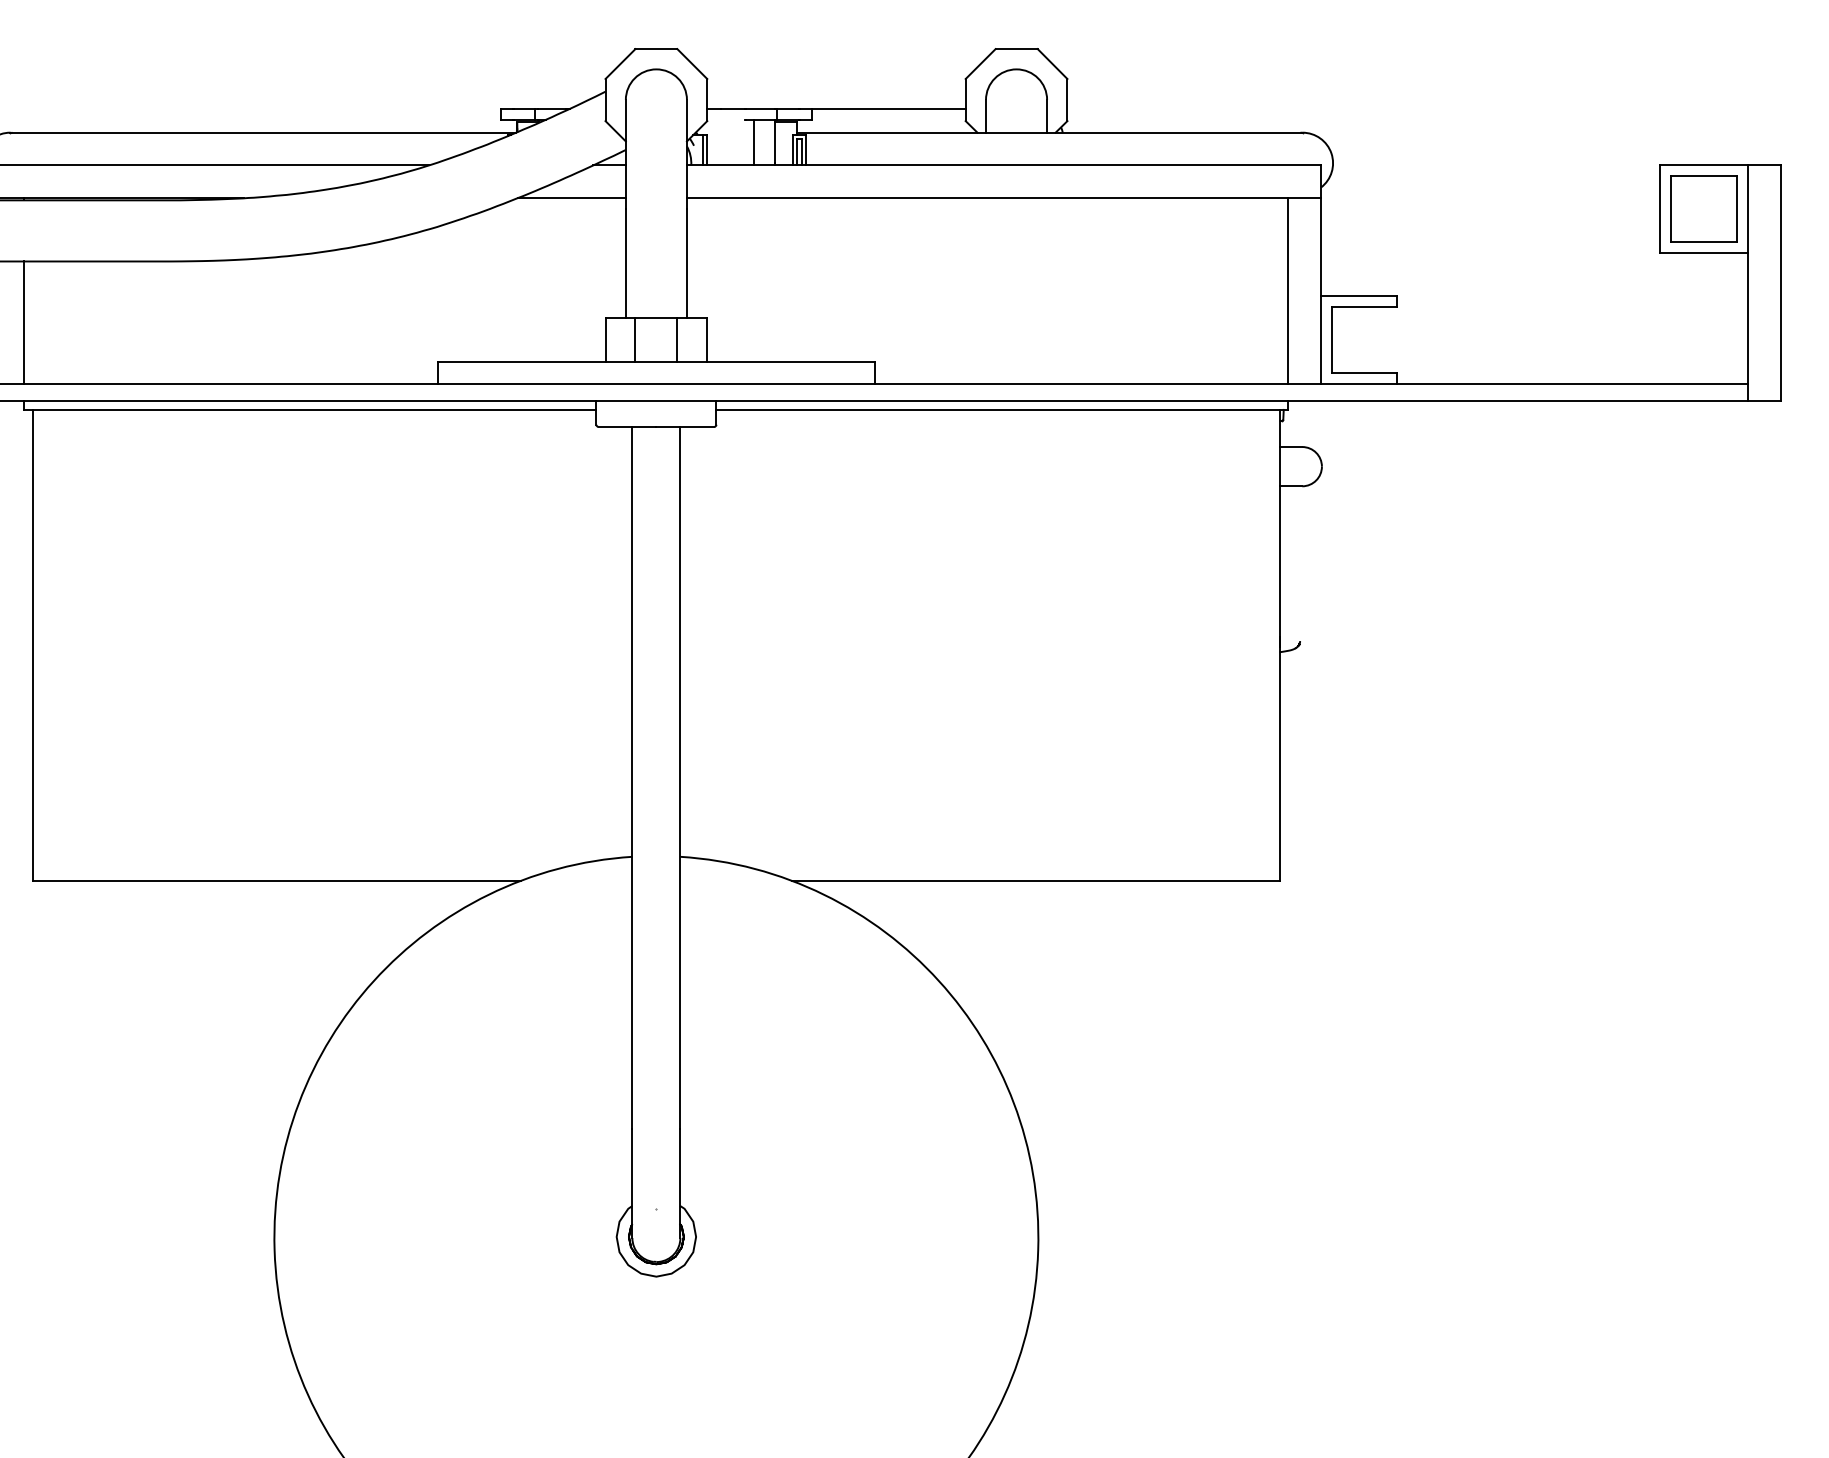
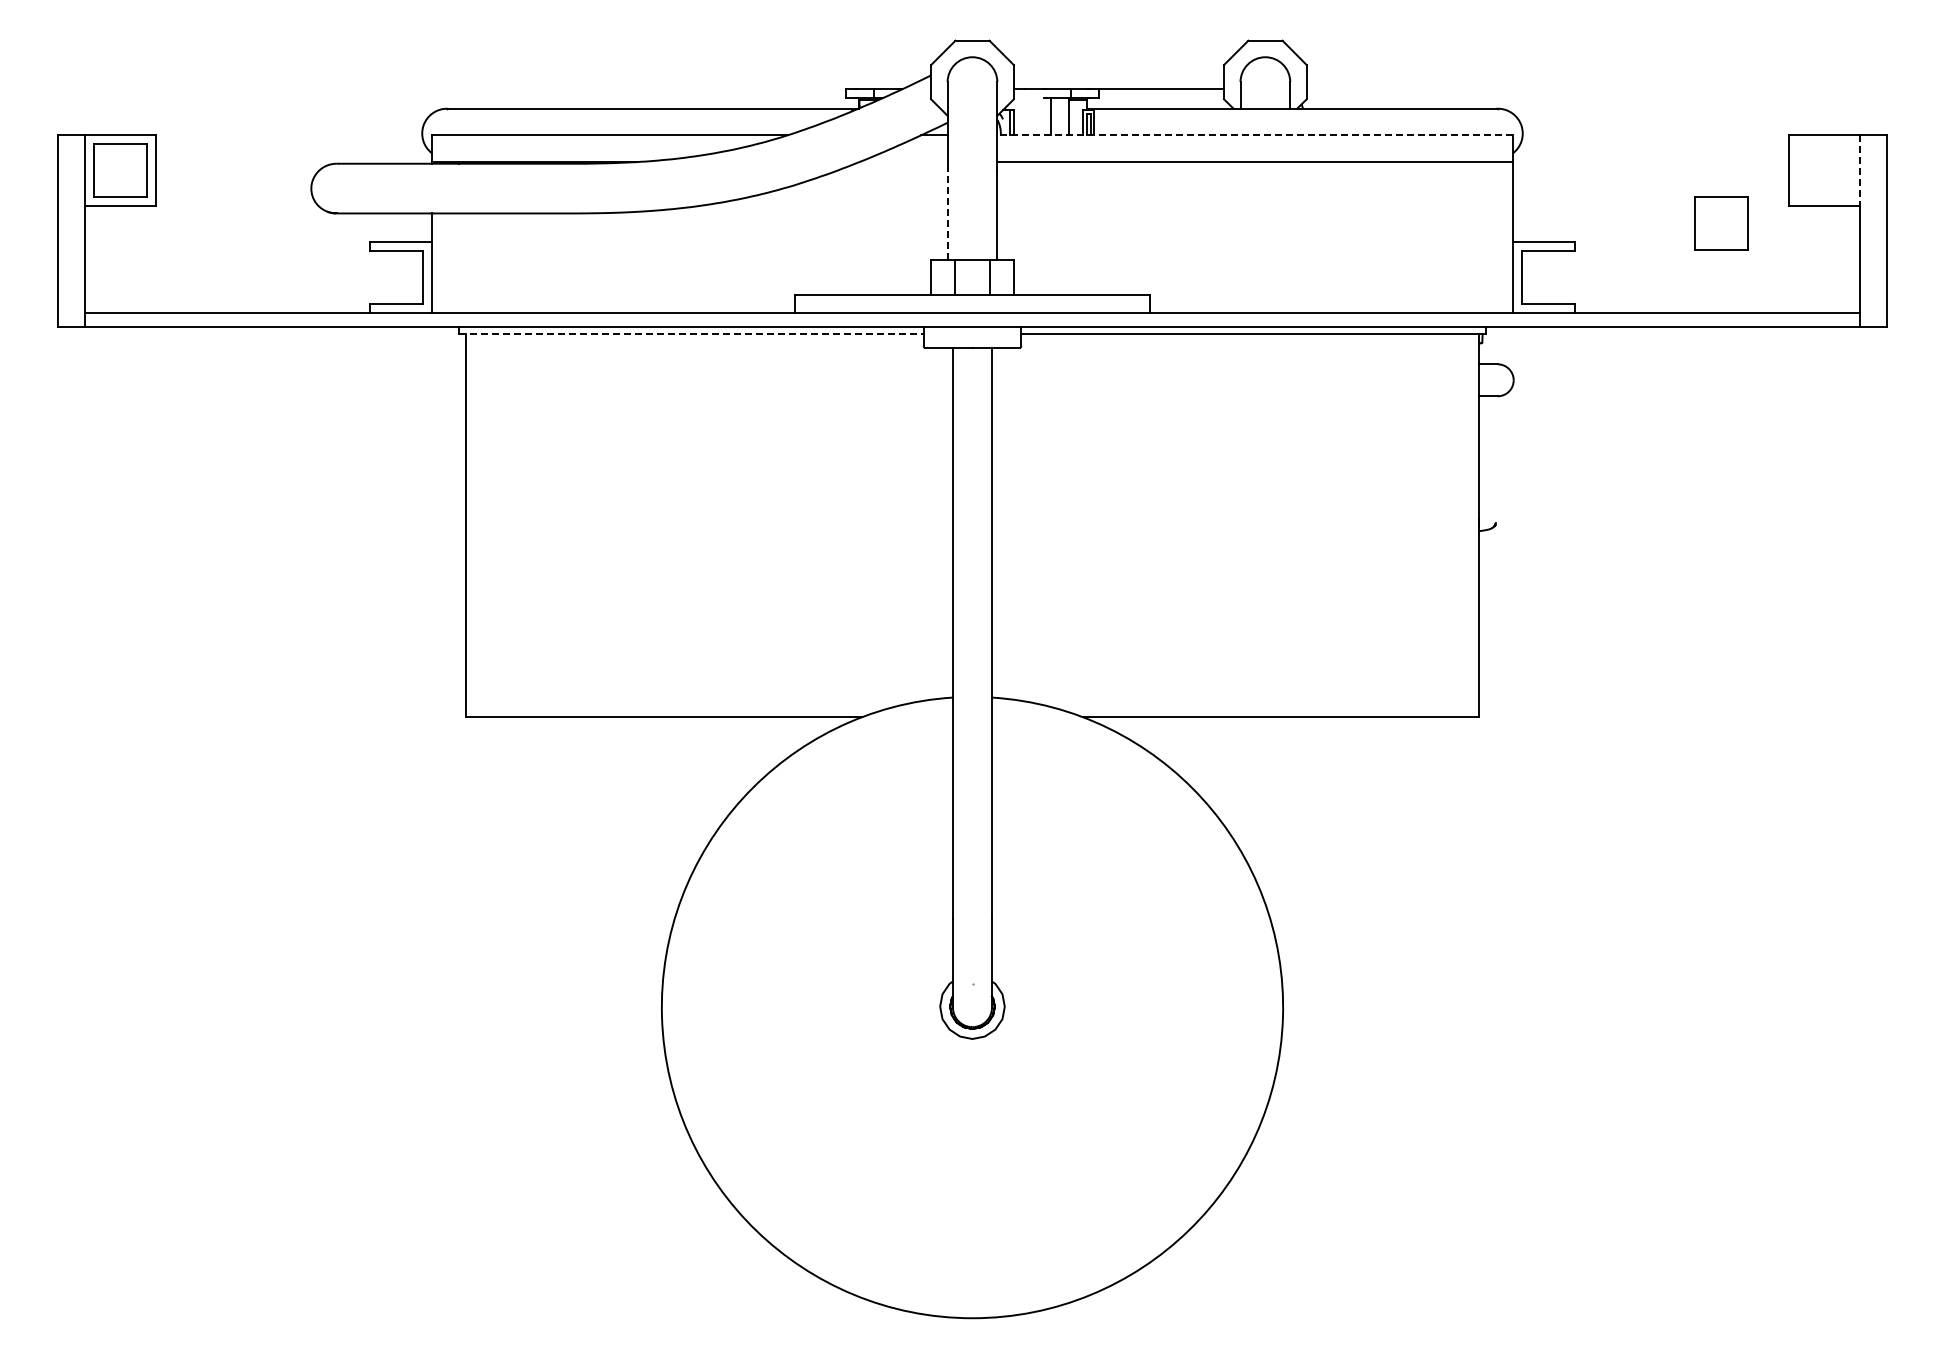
line: (1004, 165) -> (1255, 135), solid -> dashed
line: (571, 197) -> (903, 161), removed
part: (1704, 208) -> (1721, 223), moved
line: (1748, 208) -> (1860, 170), solid -> dashed
line: (625, 262) -> (947, 214), solid -> dashed
line: (1288, 289) -> (1486, 236), removed
line: (24, 321) -> (458, 262), removed
line: (310, 410) -> (691, 334), solid -> dashed

